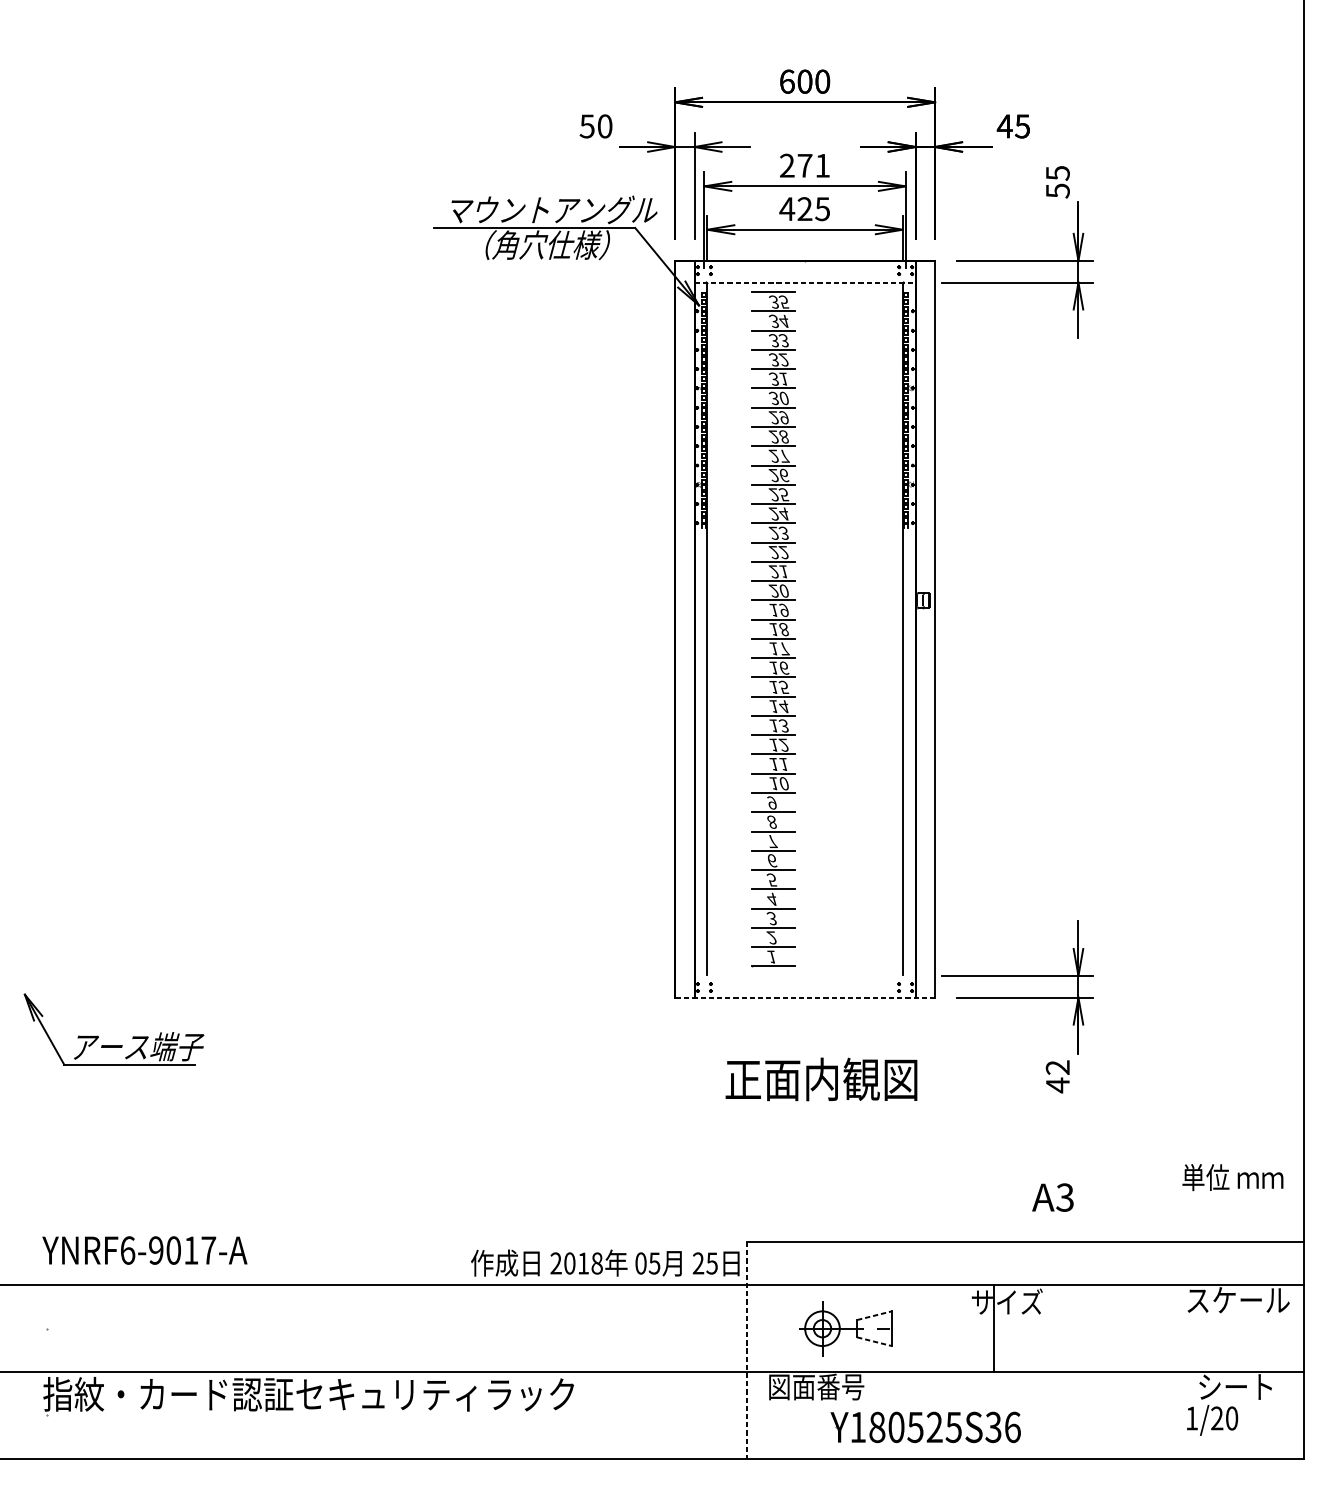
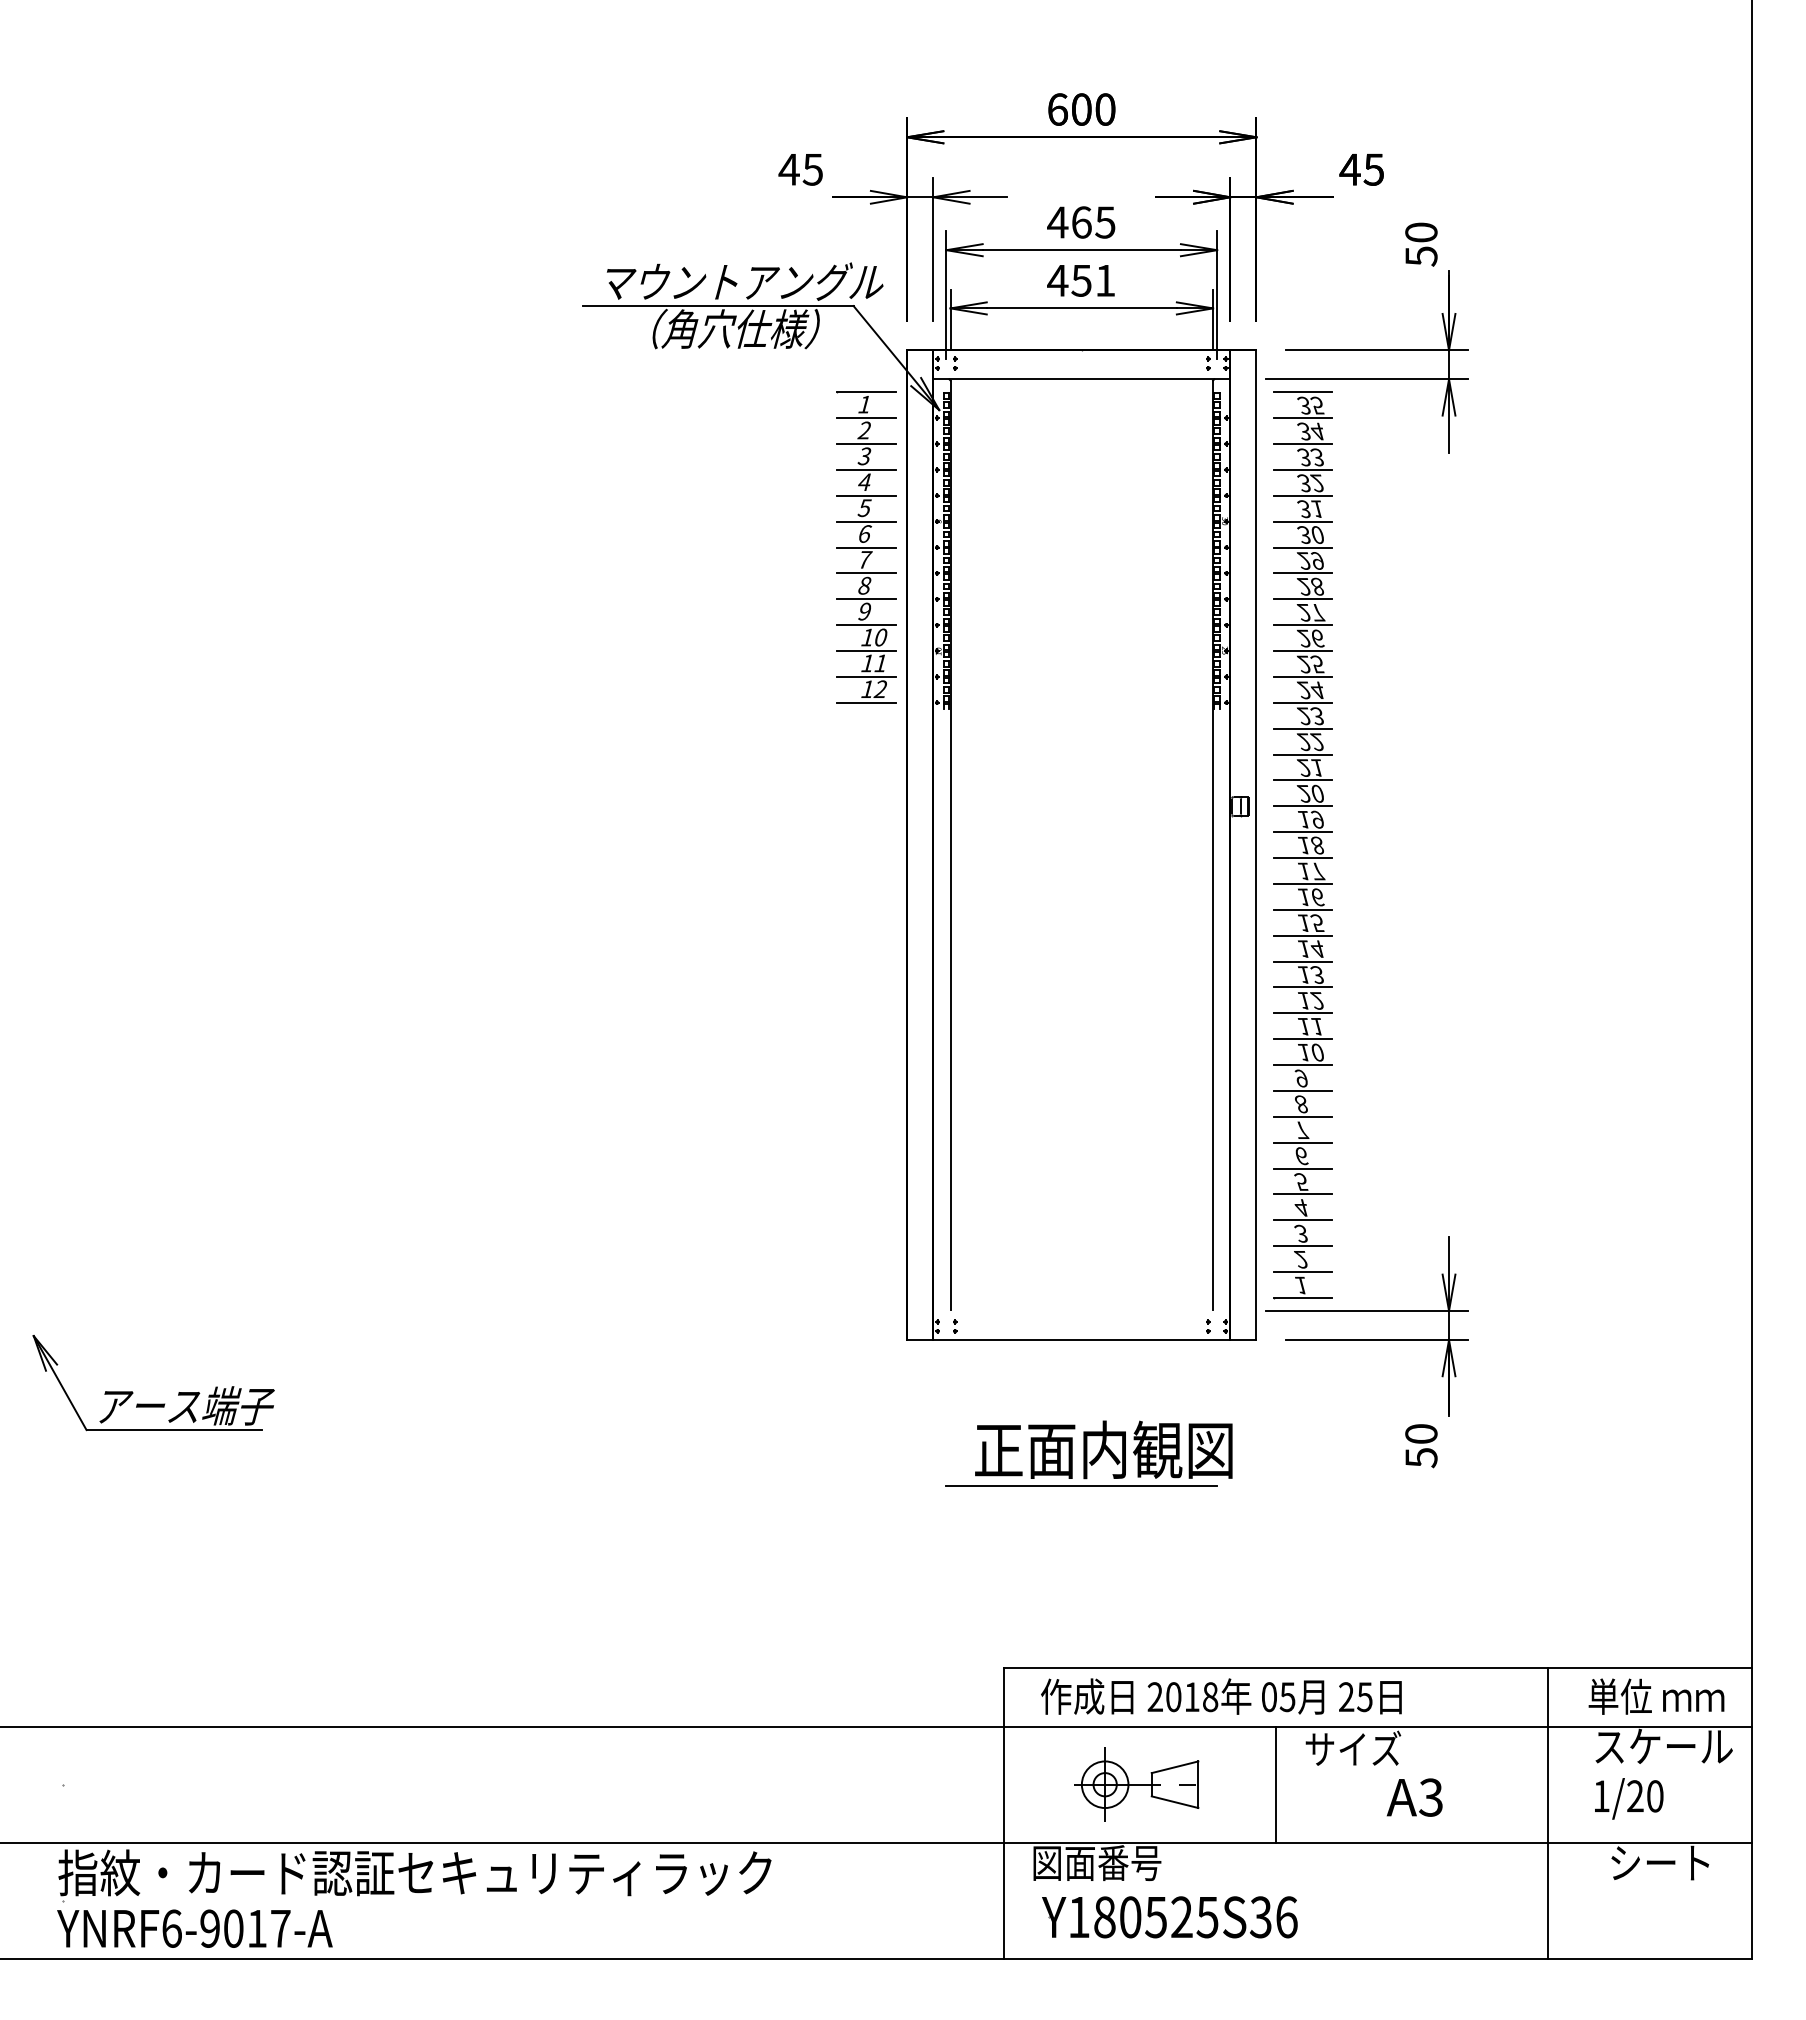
text: (595, 126) -> (800, 169), 50 -> 45
text: (804, 165) -> (1081, 222), 271 -> 465
text: (1057, 173) -> (1421, 232), 55 -> 50
text: (813, 208) -> (1093, 280), 425 -> 451
line: (805, 282) -> (1082, 379), dashed -> solid
part: (644, 407) -> (866, 547), added
part: (772, 629) -> (1302, 845), moved
line: (804, 998) -> (1081, 1340), dashed -> solid
text: (1057, 1076) -> (1421, 1446), 42 -> 50
line: (804, 1105) -> (1081, 1485), added
text: (1232, 1177) -> (1656, 1696), moved
text: (1052, 1197) -> (1414, 1797), moved
text: (144, 1250) -> (194, 1928), moved
text: (605, 1263) -> (1221, 1696), moved
line: (874, 1315) -> (1175, 1767), dashed -> solid
line: (994, 1328) -> (1276, 1784), moved
line: (874, 1341) -> (1175, 1802), dashed -> solid
line: (746, 1350) -> (1003, 1813), dashed -> solid
line: (1152, 1350) -> (1548, 1813), added
text: (1212, 1420) -> (1629, 1798), moved
part: (925, 1427) -> (1169, 1917), moved

